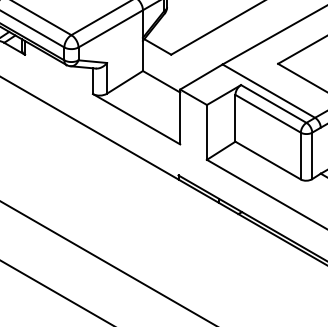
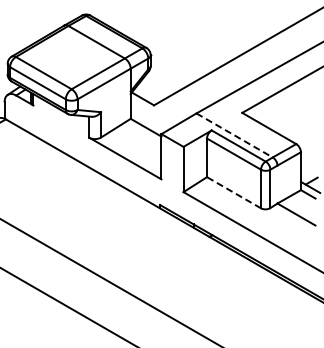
line: (269, 91) -> (235, 135), solid -> dashed
line: (267, 160) -> (233, 192), solid -> dashed

